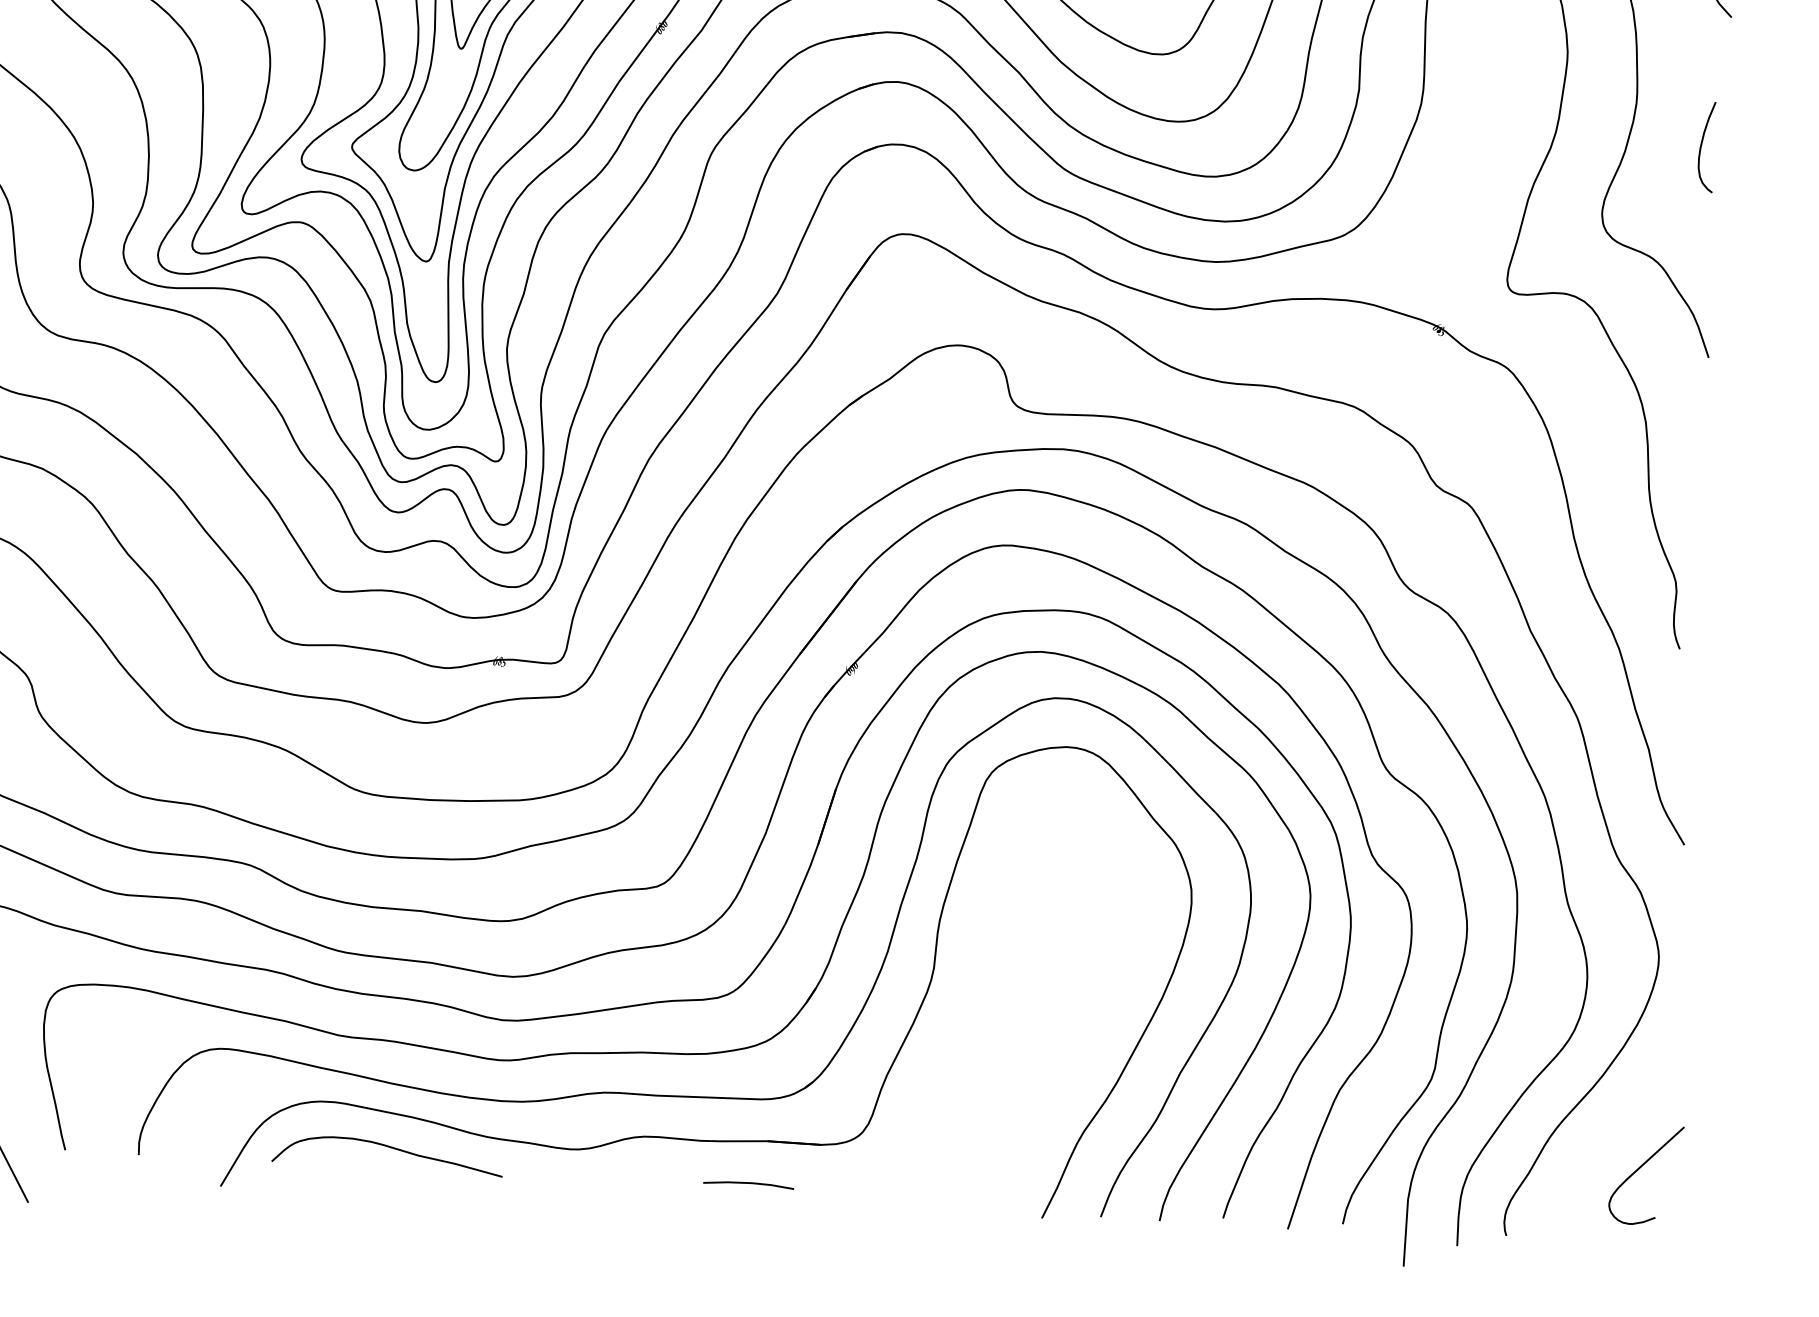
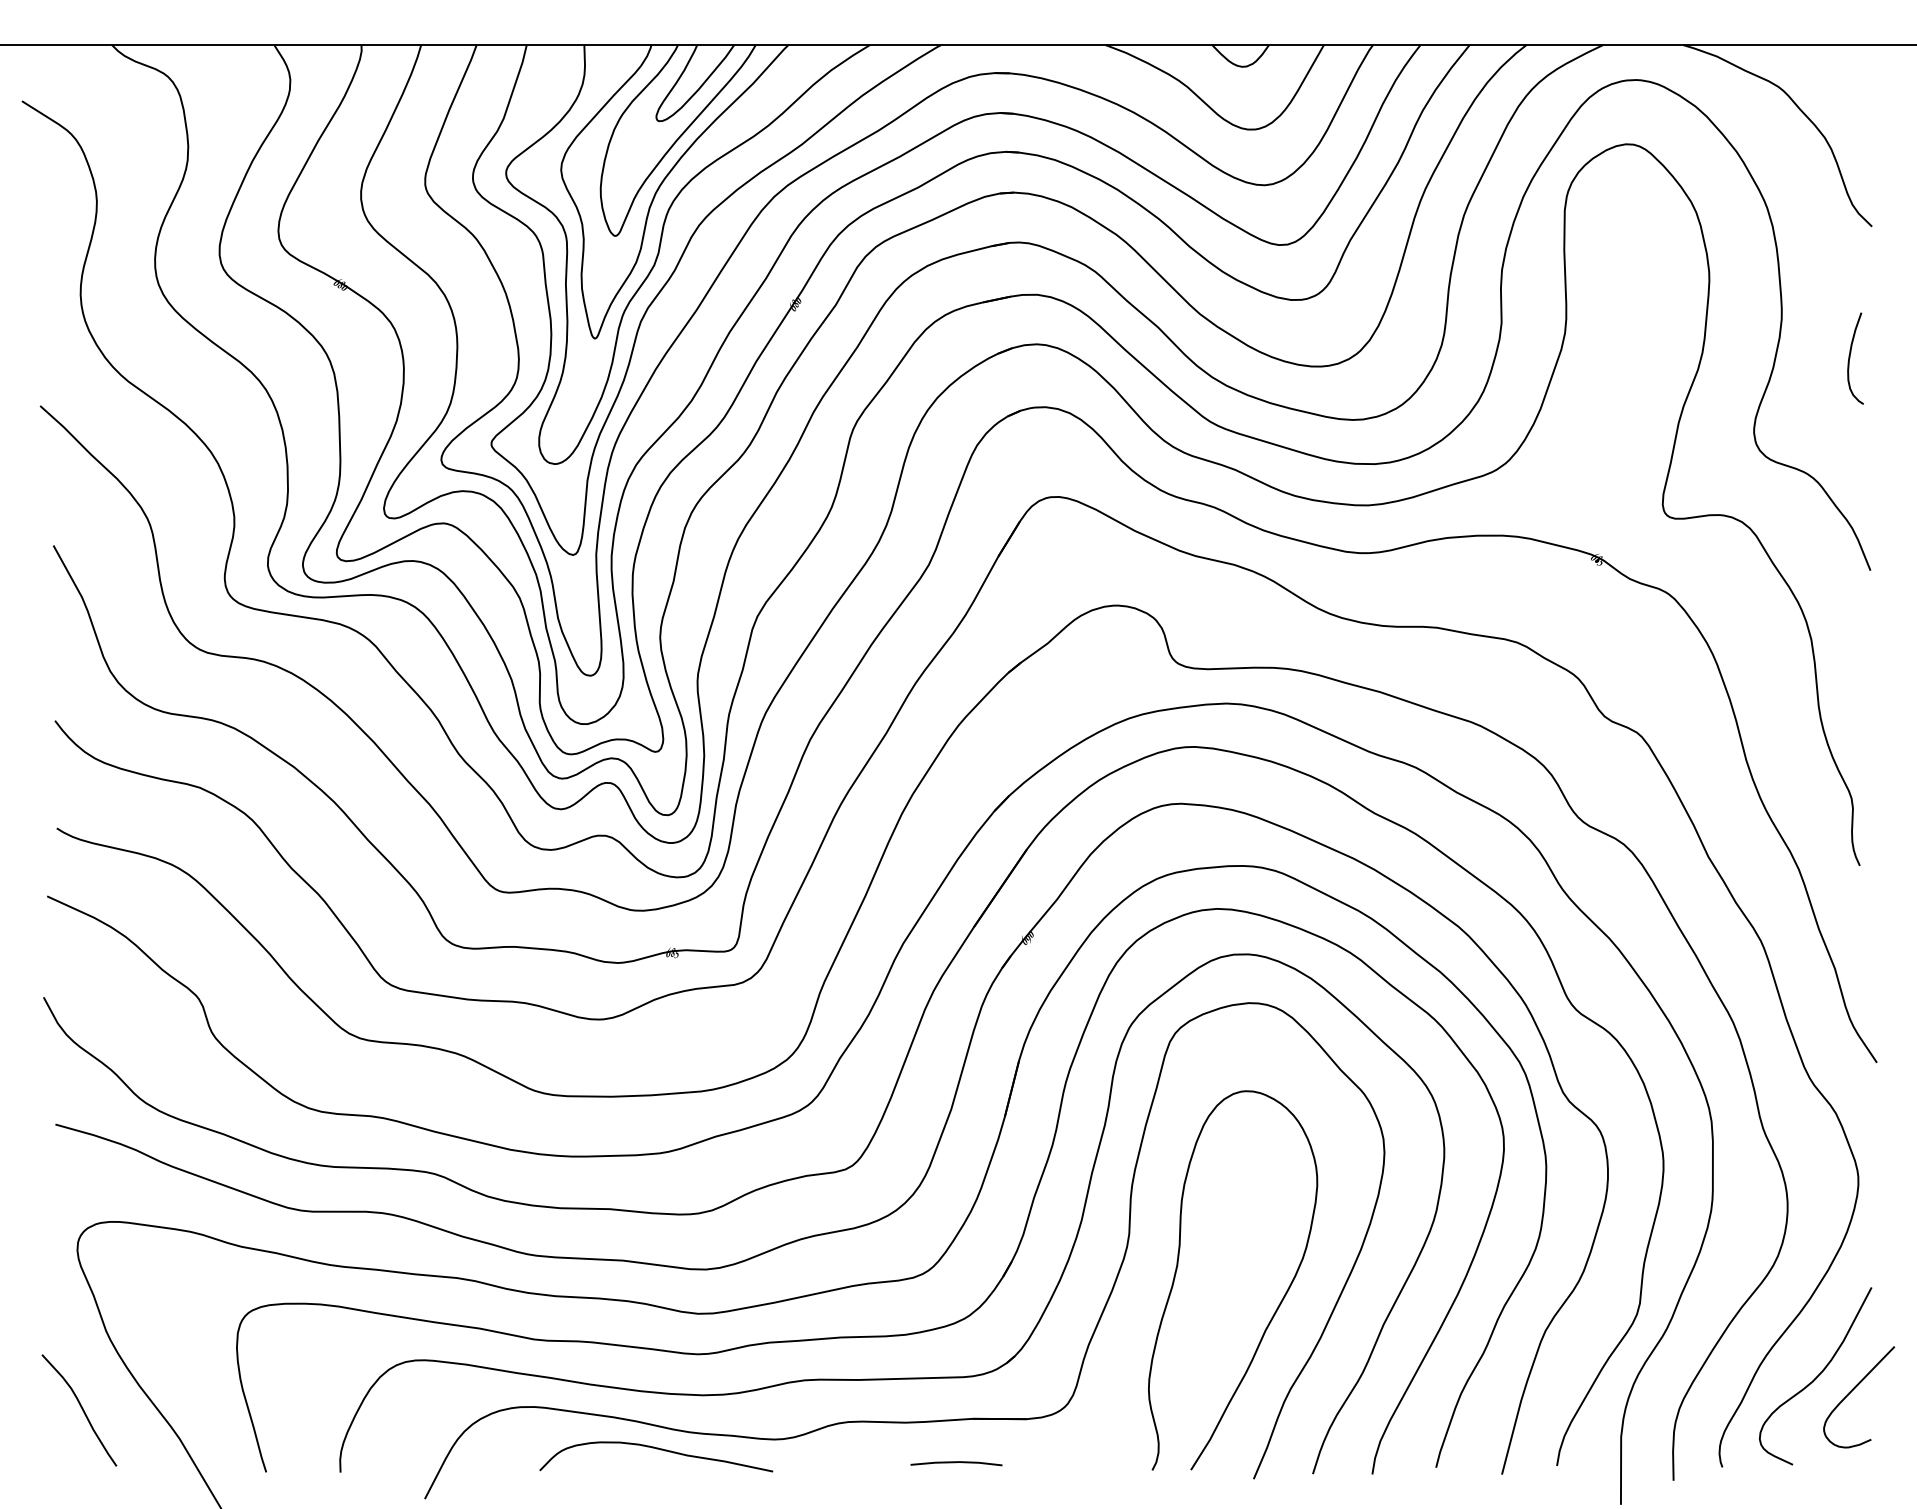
curve: (1076, 1049) -> (1277, 1306), added
curve: (388, 1147) -> (656, 1449), moved
curve: (1605, 1151) -> (1816, 1376), added

